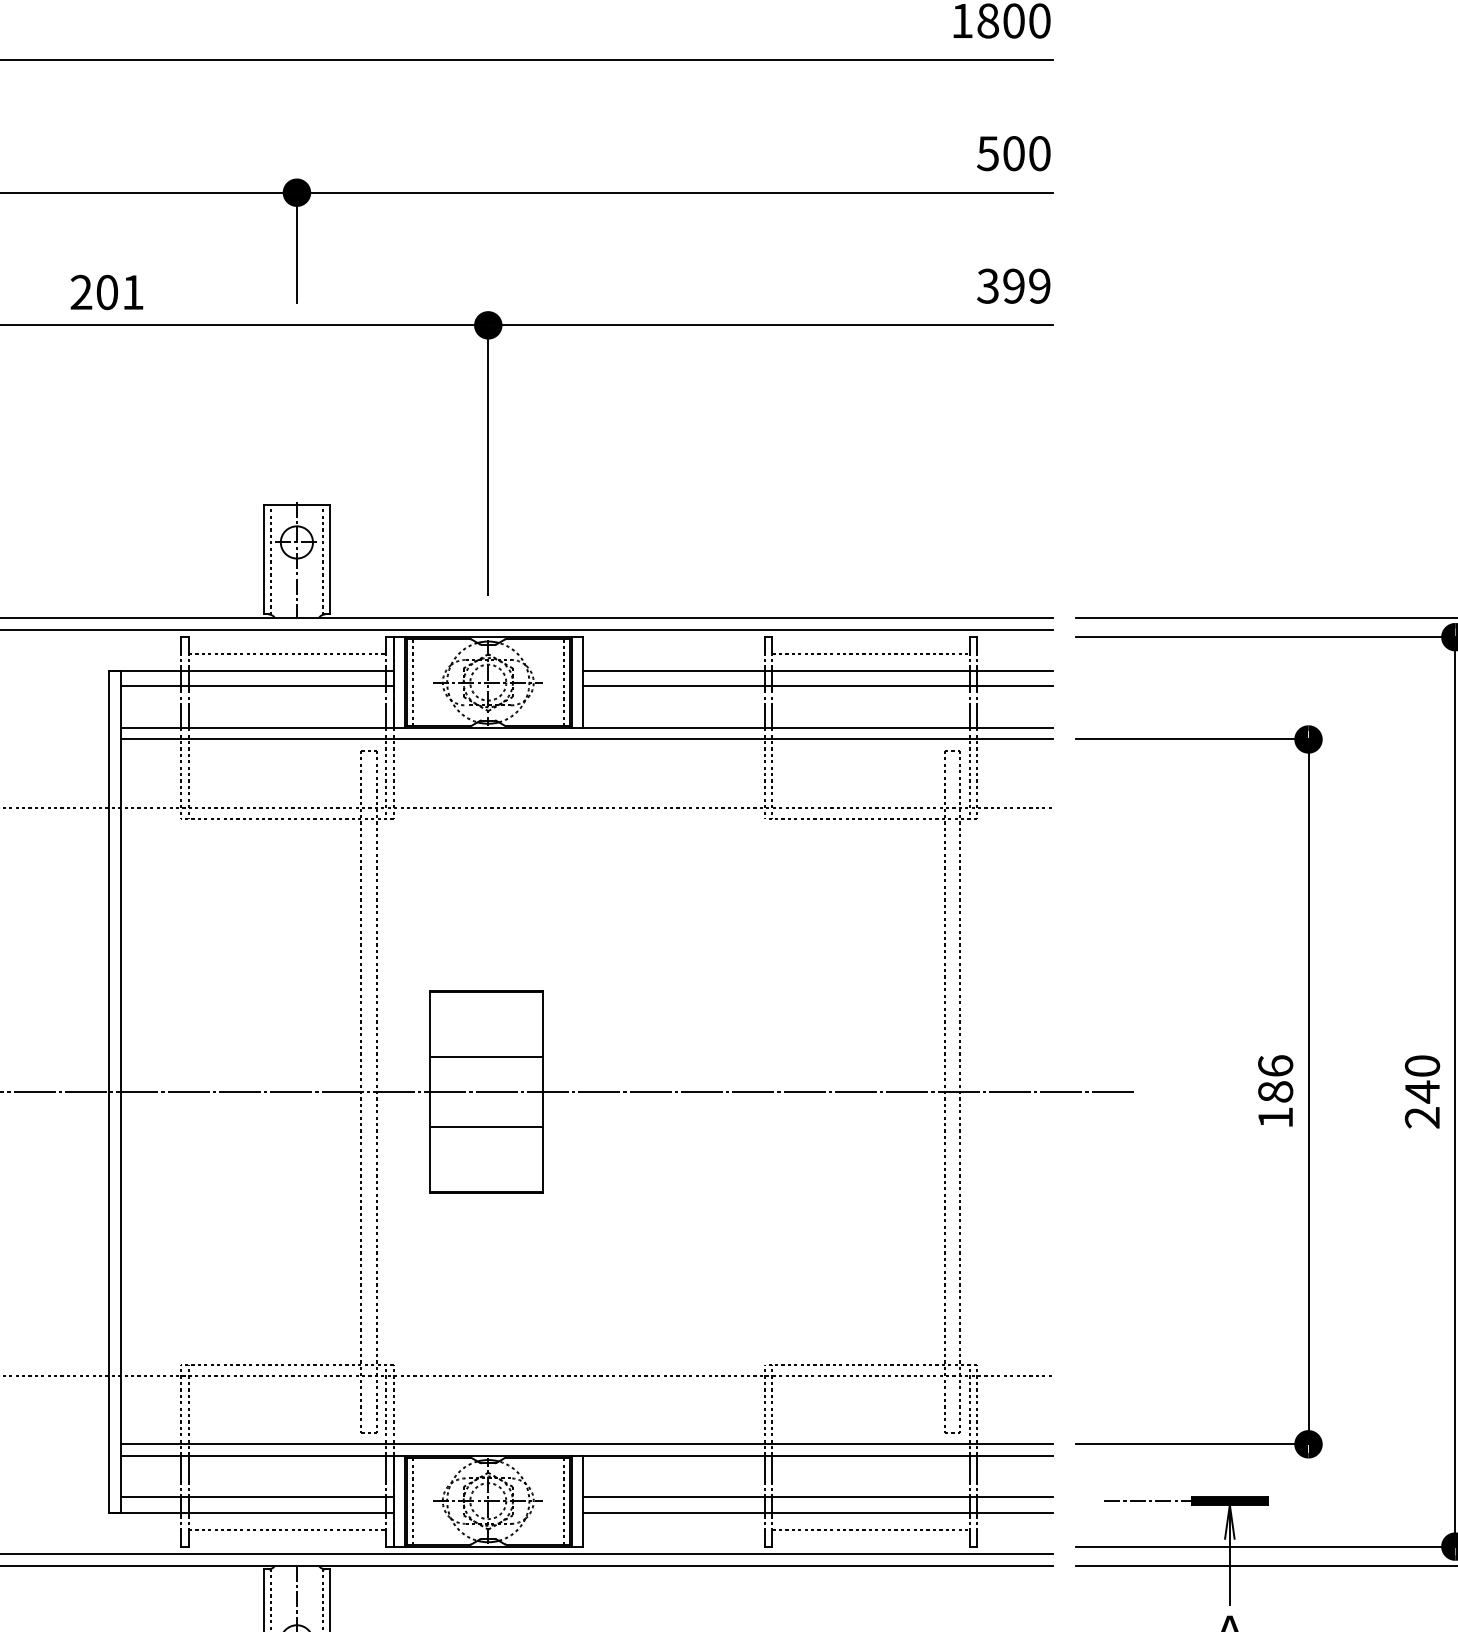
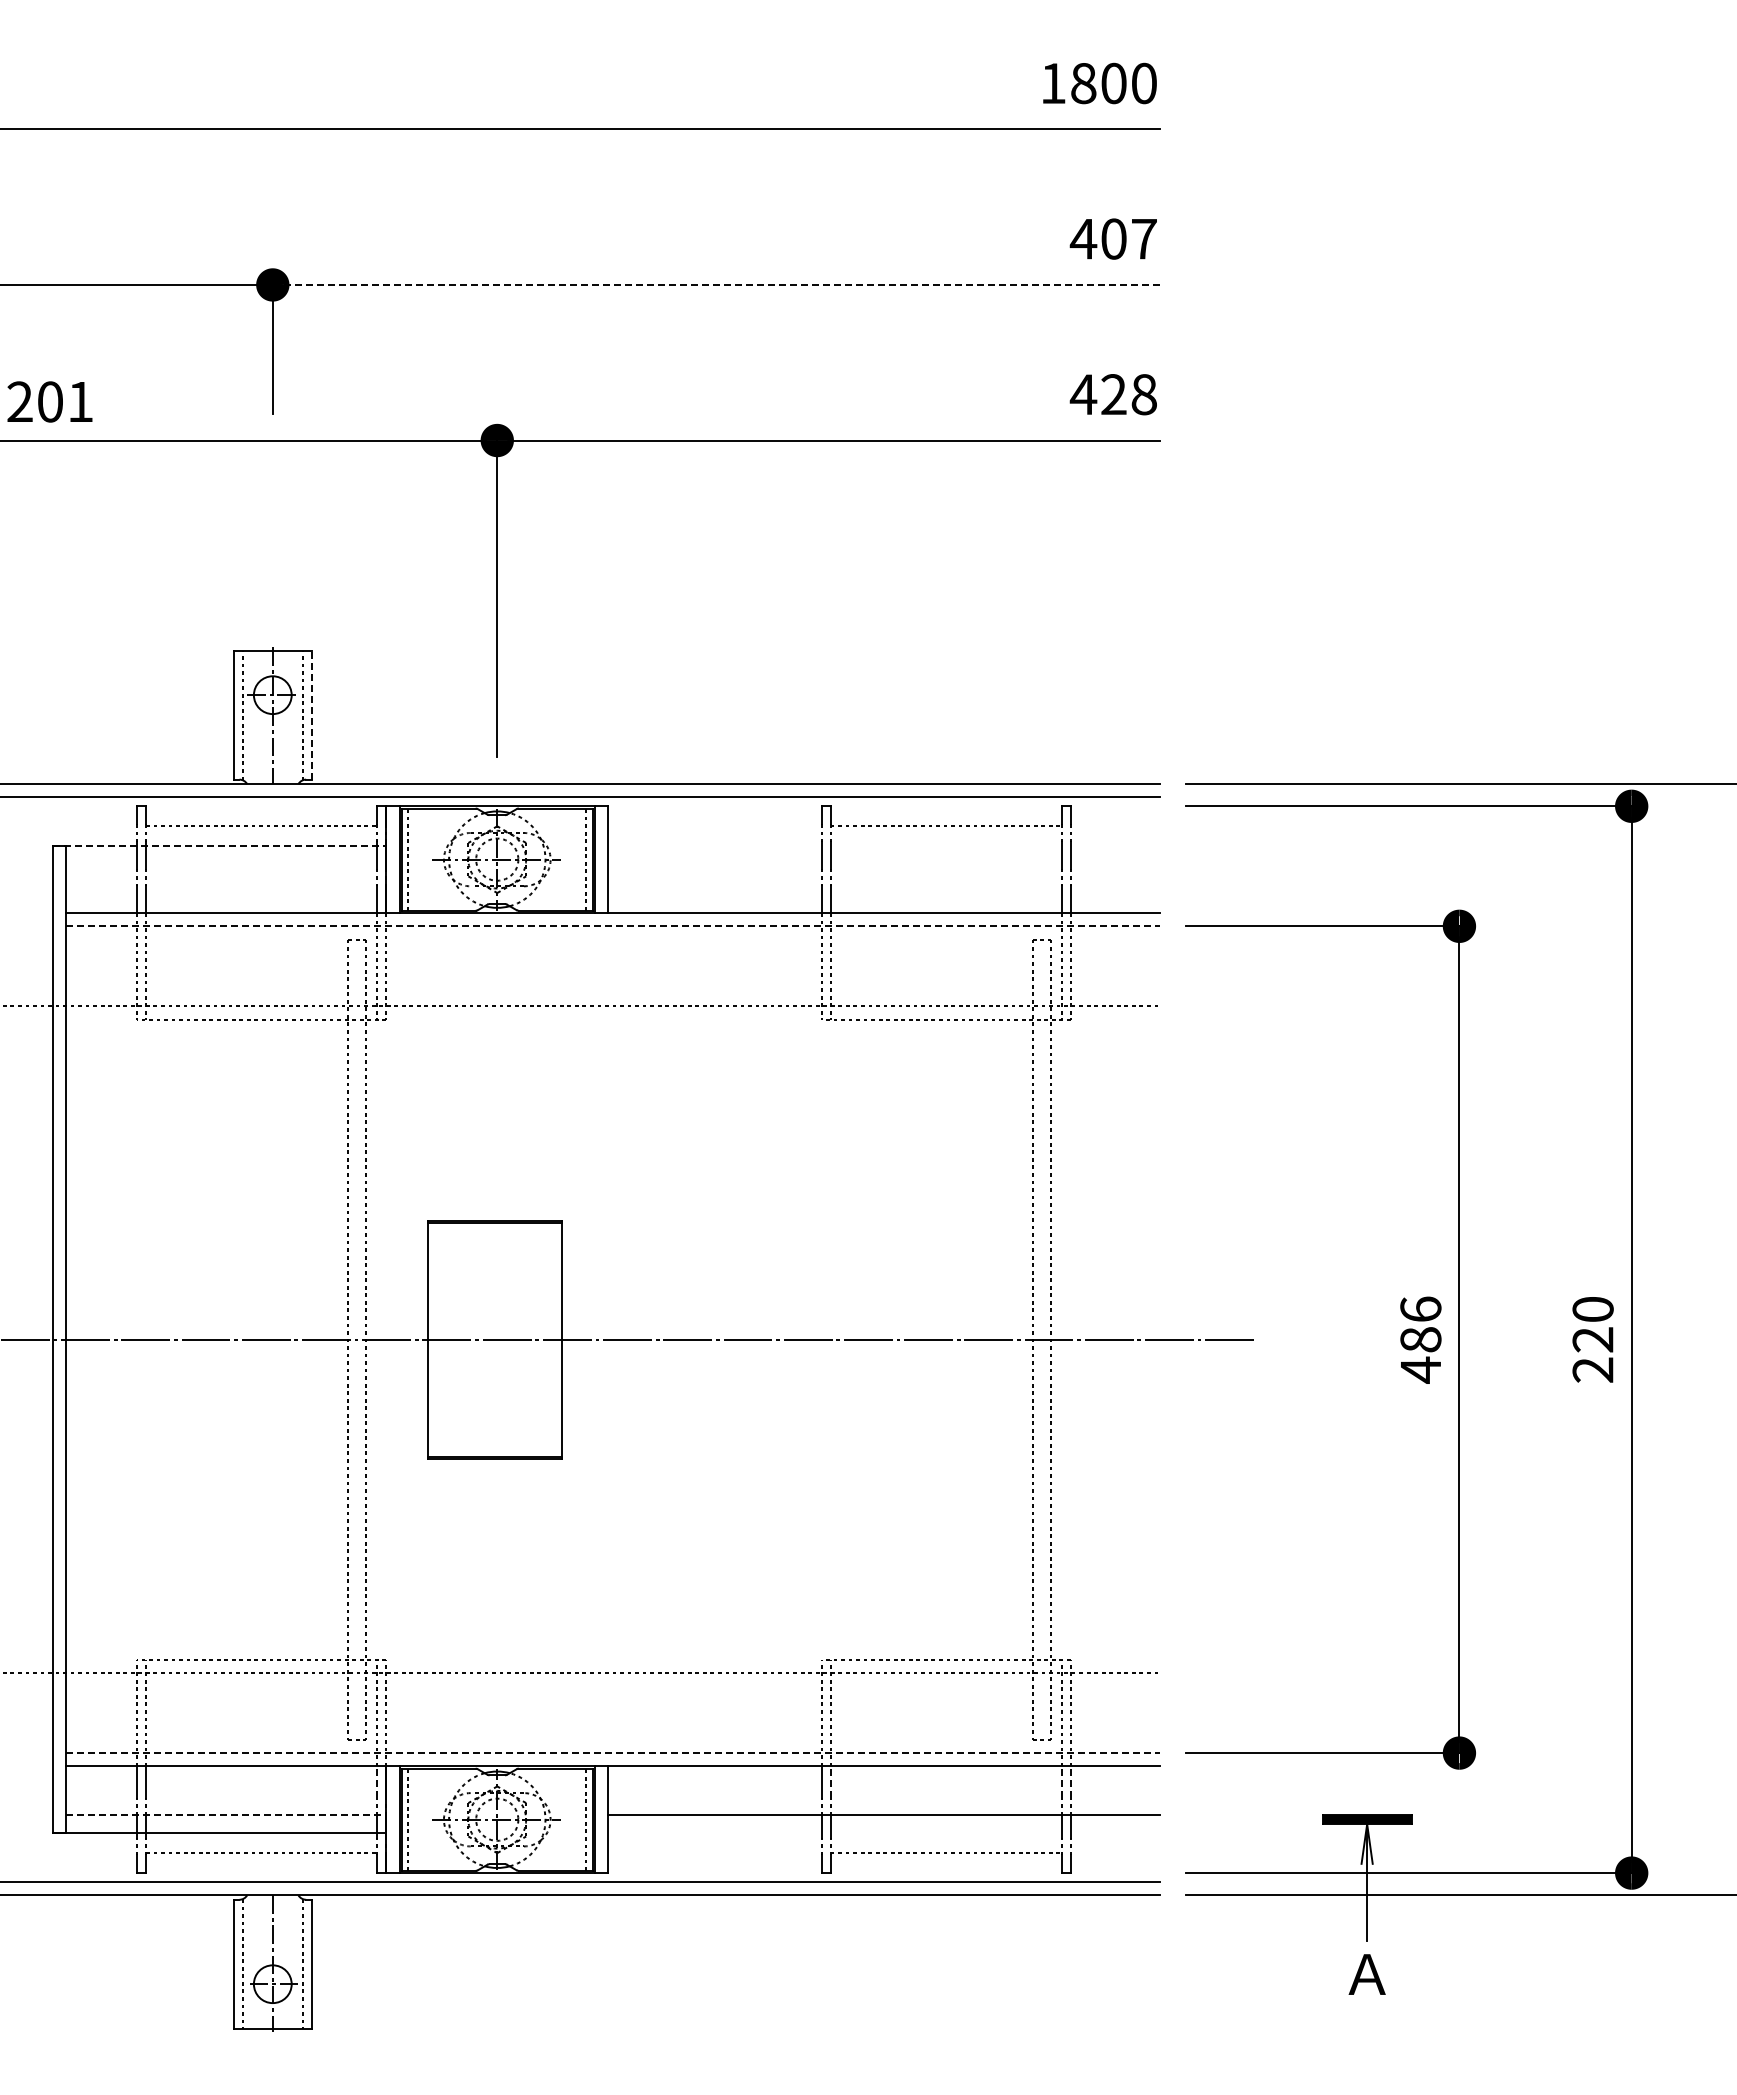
text: (1012, 153) -> (1112, 238), 500 -> 407
line: (675, 192) -> (716, 284), solid -> dashed
text: (1012, 286) -> (1112, 394), 399 -> 428
line: (329, 558) -> (311, 714), solid -> dashed
line: (251, 671) -> (219, 846), solid -> dashed
line: (817, 671) -> (883, 846), removed
line: (257, 686) -> (226, 864), removed
line: (817, 686) -> (883, 864), removed
line: (586, 739) -> (612, 926), solid -> dashed
line: (485, 1056) -> (494, 1298), removed
text: (1421, 1091) -> (1592, 1339), 240 -> 220
text: (1275, 1117) -> (1420, 1369), 186 -> 486
line: (485, 1126) -> (494, 1380), removed
line: (586, 1444) -> (612, 1753), solid -> dashed
line: (386, 1468) -> (377, 1781), solid -> dashed
line: (772, 1468) -> (830, 1781), solid -> dashed
line: (969, 1468) -> (1061, 1781), solid -> dashed
line: (976, 1468) -> (1070, 1781), solid -> dashed
line: (257, 1497) -> (226, 1815), solid -> dashed
line: (1147, 1500) -> (1270, 1819), removed
line: (817, 1512) -> (883, 1833), removed

